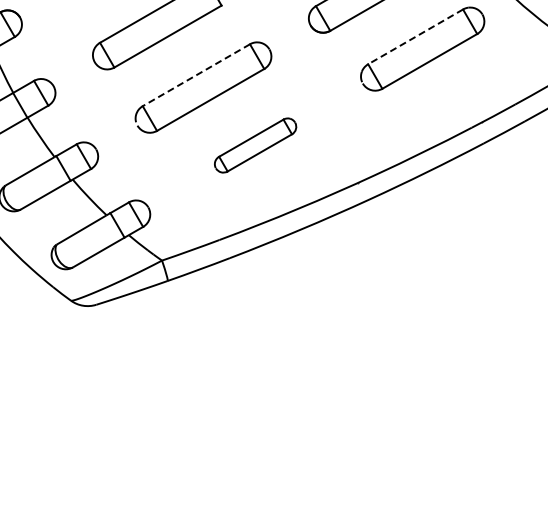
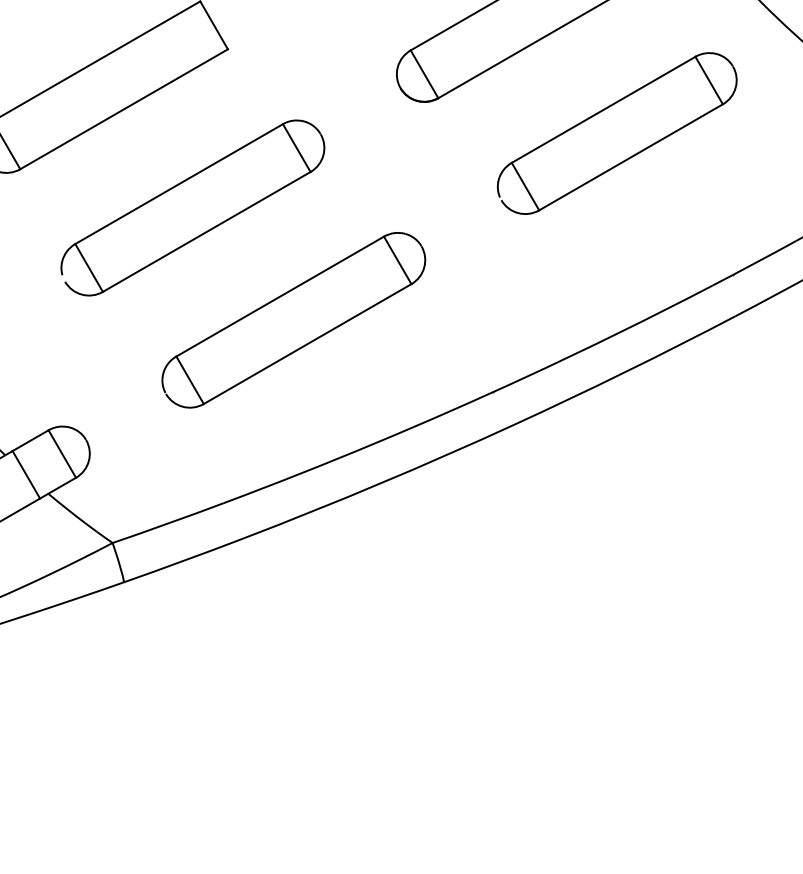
line: (415, 36) -> (603, 109), dashed -> solid
line: (196, 75) -> (179, 184), dashed -> solid
part: (255, 145) -> (293, 320), size x1.67

